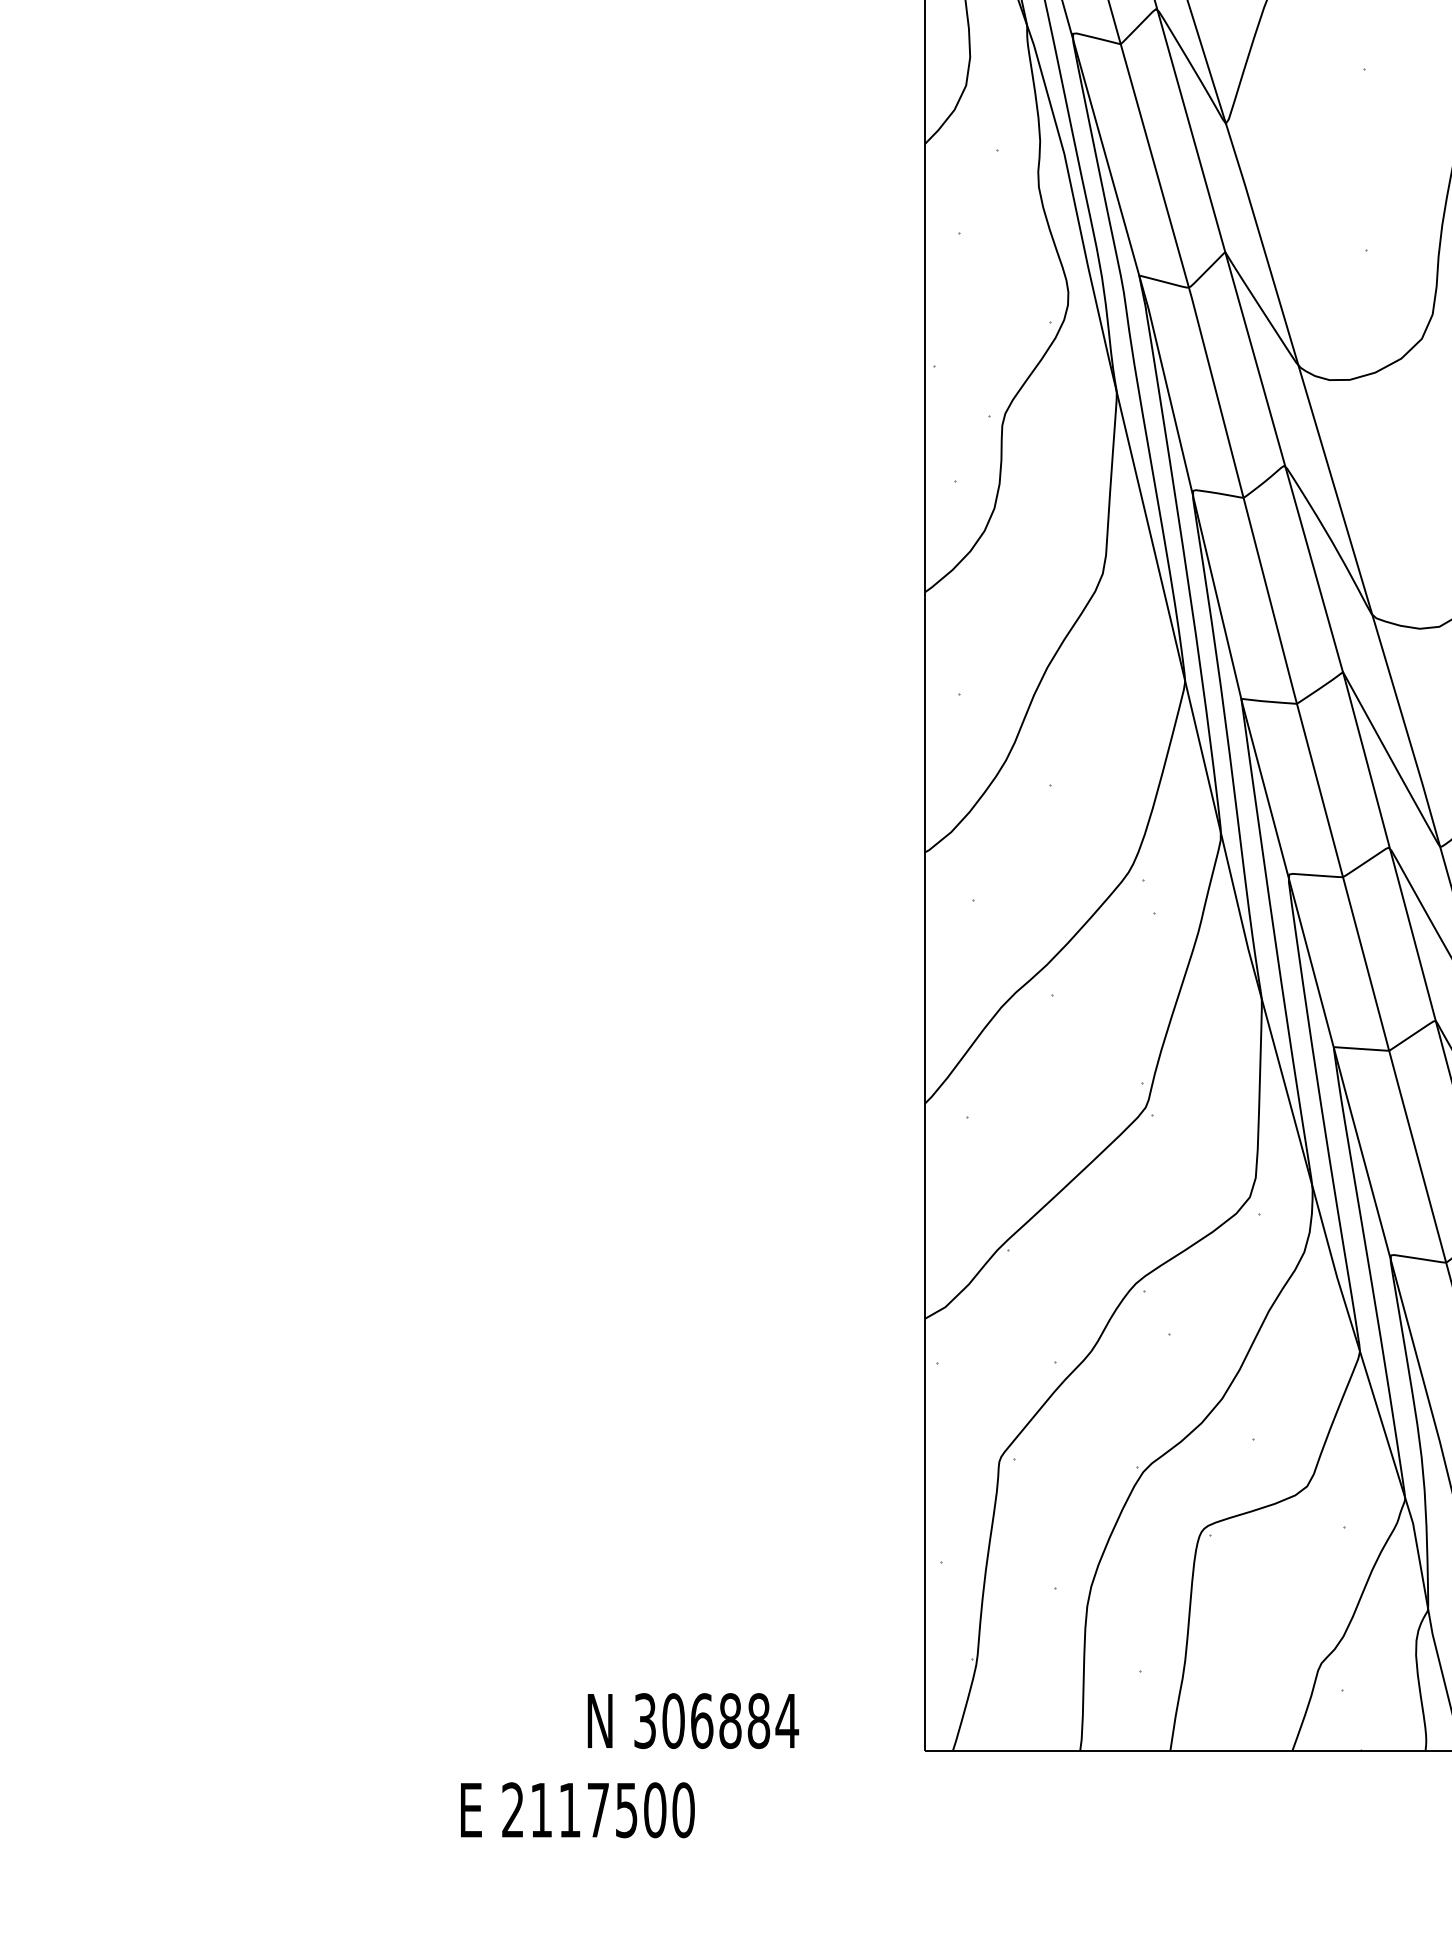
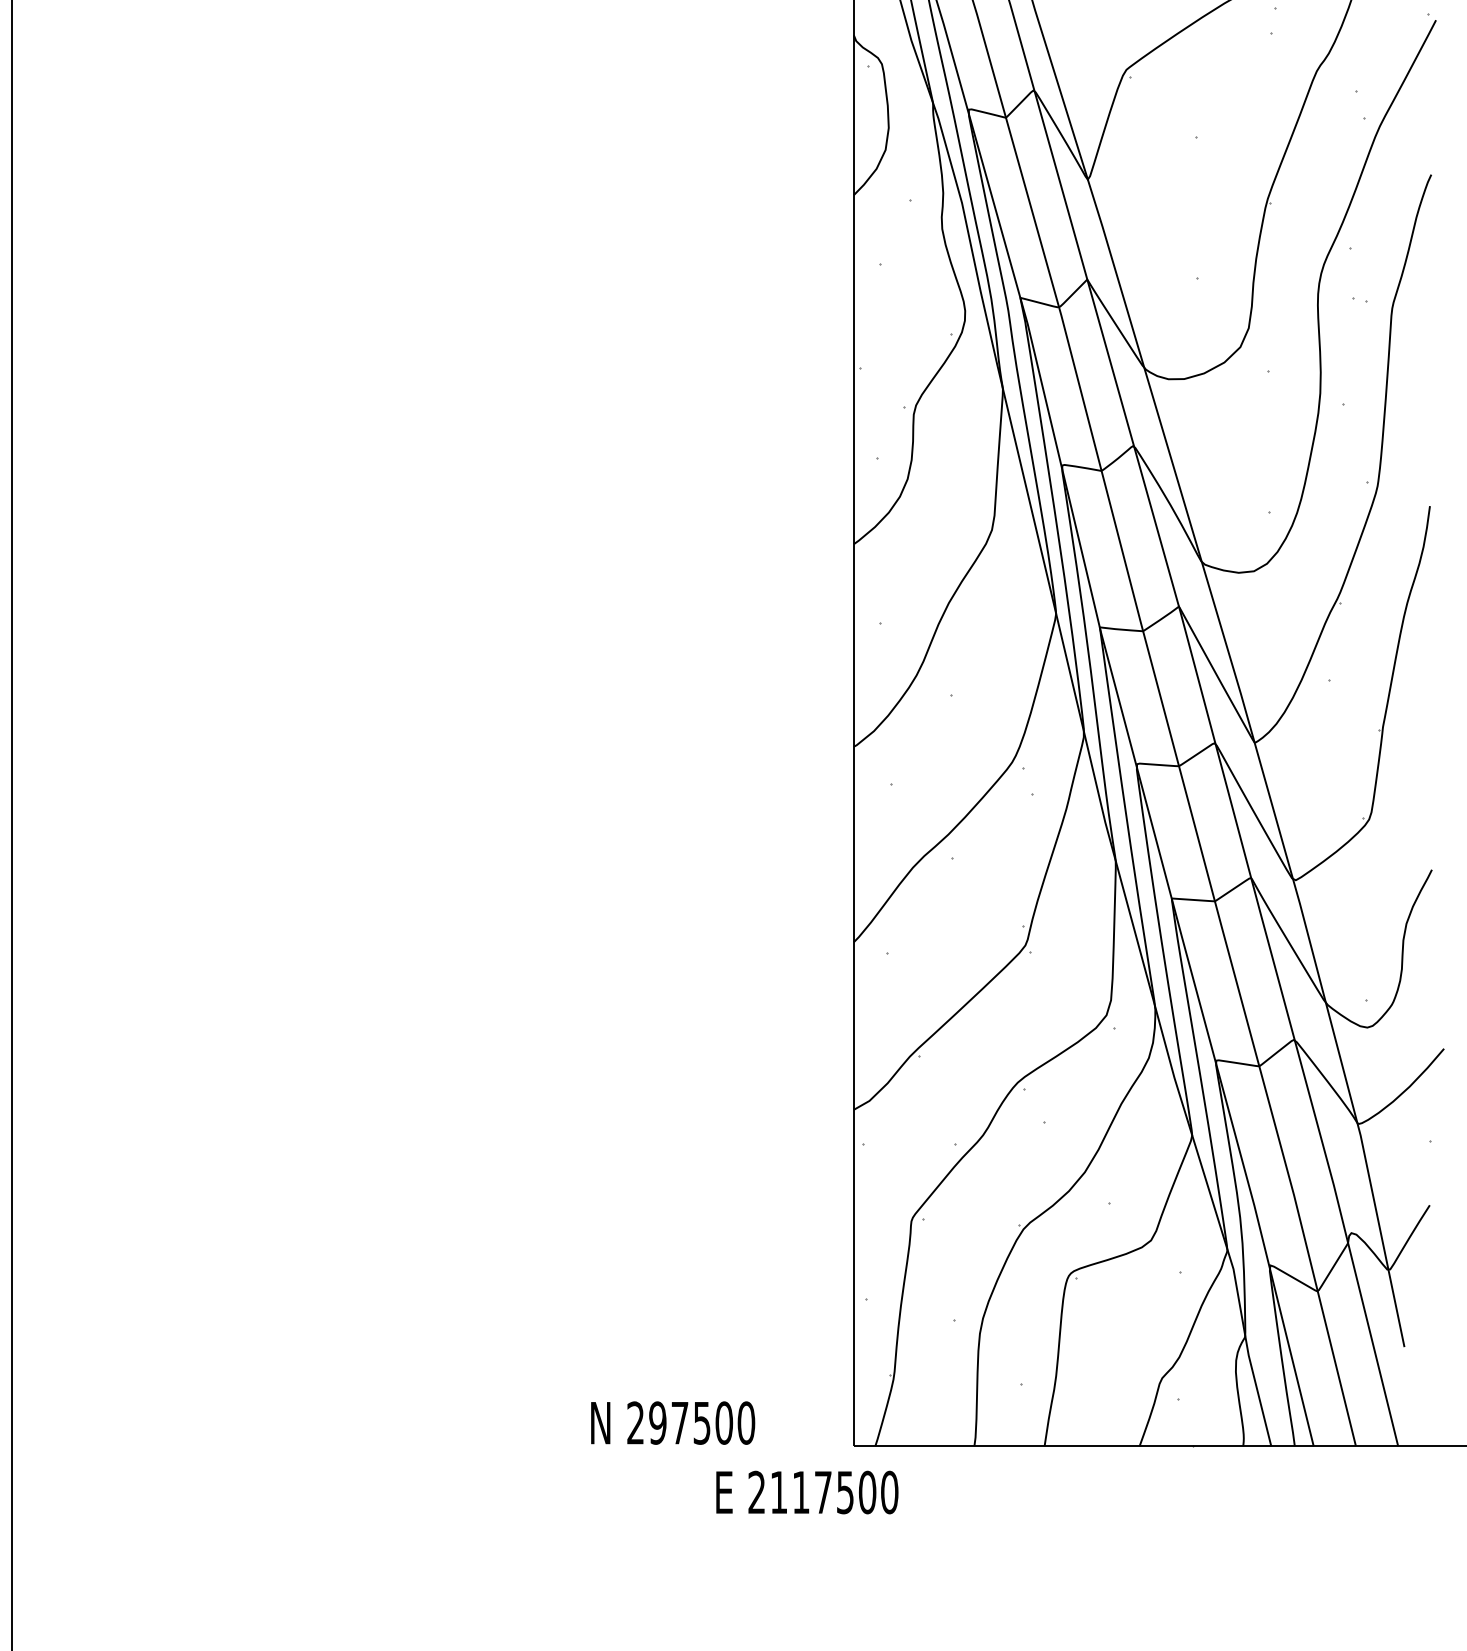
text: (716, 1720) -> (691, 1422), 306884 -> 297500
text: (578, 1810) -> (807, 1492), moved

